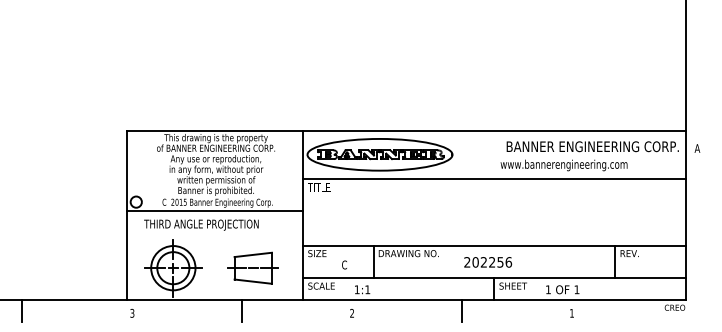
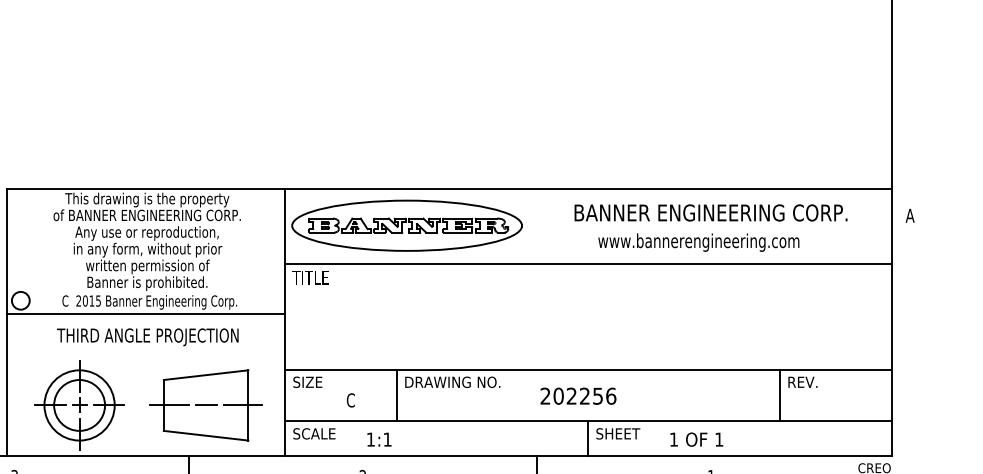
text: (592, 146) -> (710, 212), moved
text: (201, 224) -> (147, 336), moved
part: (253, 268) -> (206, 405), size x1.43

